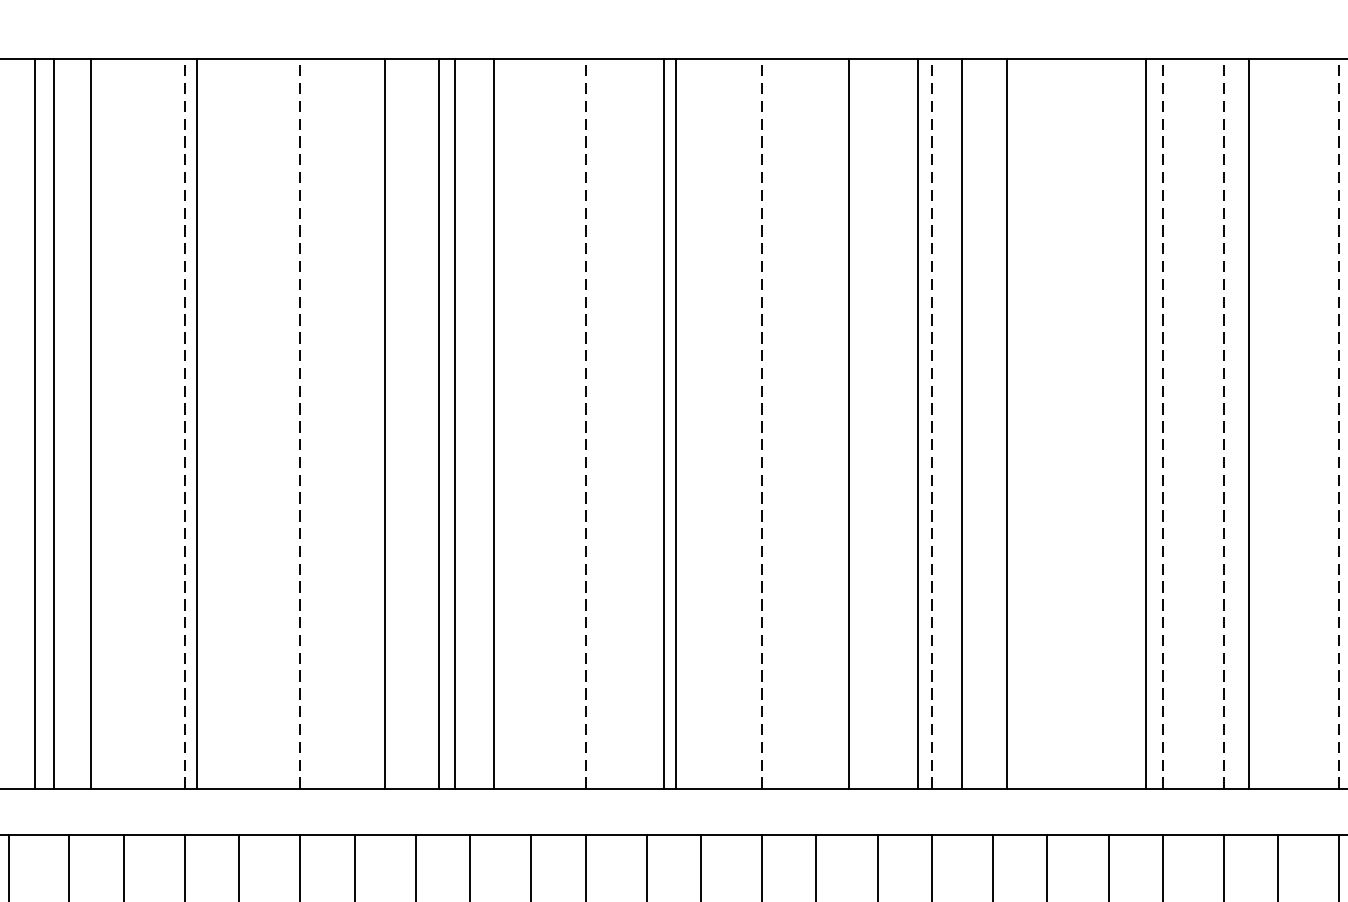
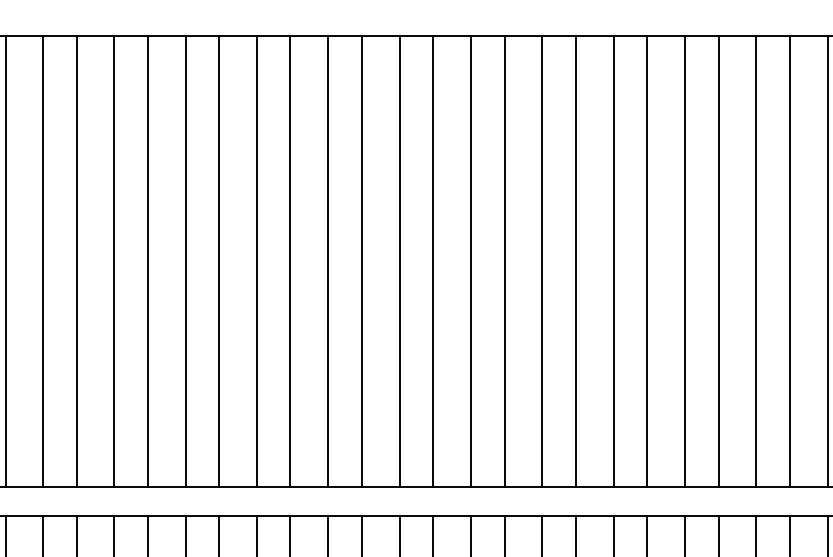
line: (34, 423) -> (42, 261), moved
line: (54, 423) -> (5, 261), moved
line: (91, 423) -> (76, 261), moved
line: (185, 423) -> (114, 261), dashed -> solid
line: (196, 423) -> (147, 261), moved
line: (300, 423) -> (185, 261), dashed -> solid
line: (385, 423) -> (219, 261), moved
line: (439, 423) -> (290, 261), moved
line: (453, 423) -> (256, 261), moved
line: (494, 423) -> (328, 261), moved
line: (584, 423) -> (361, 261), dashed -> solid
line: (664, 423) -> (433, 261), moved
line: (675, 423) -> (399, 261), moved
line: (761, 423) -> (470, 261), dashed -> solid
line: (848, 423) -> (504, 261), moved
line: (918, 423) -> (542, 261), moved
line: (931, 423) -> (575, 261), dashed -> solid
line: (962, 423) -> (613, 261), moved
line: (1007, 423) -> (647, 261), moved
line: (1145, 423) -> (684, 261), moved
line: (1162, 423) -> (718, 261), dashed -> solid
line: (1224, 423) -> (756, 261), dashed -> solid
line: (1248, 423) -> (789, 261), moved
line: (1339, 423) -> (827, 261), dashed -> solid

